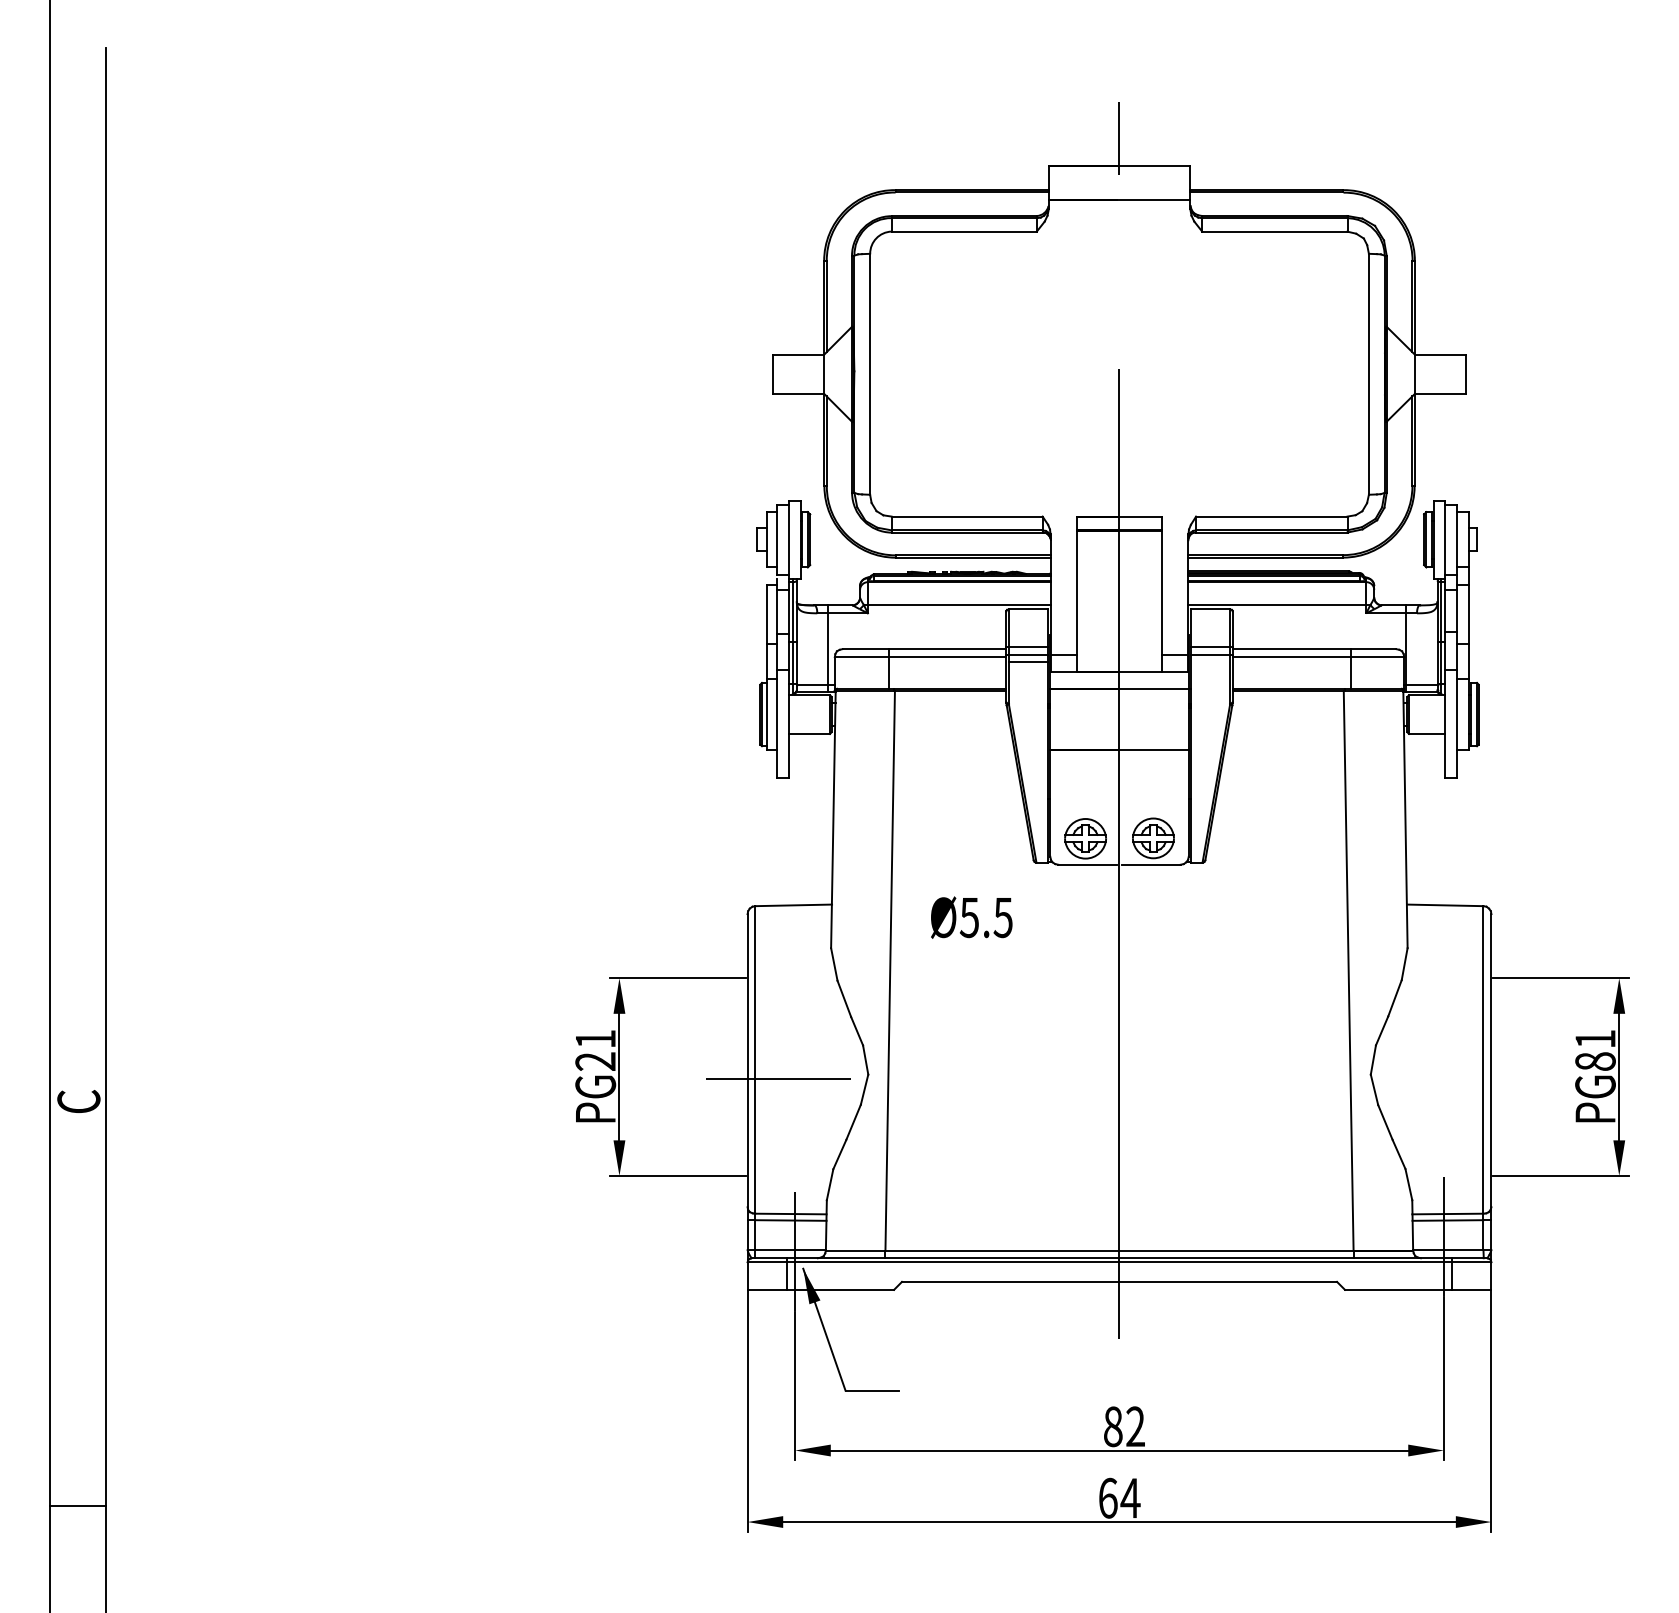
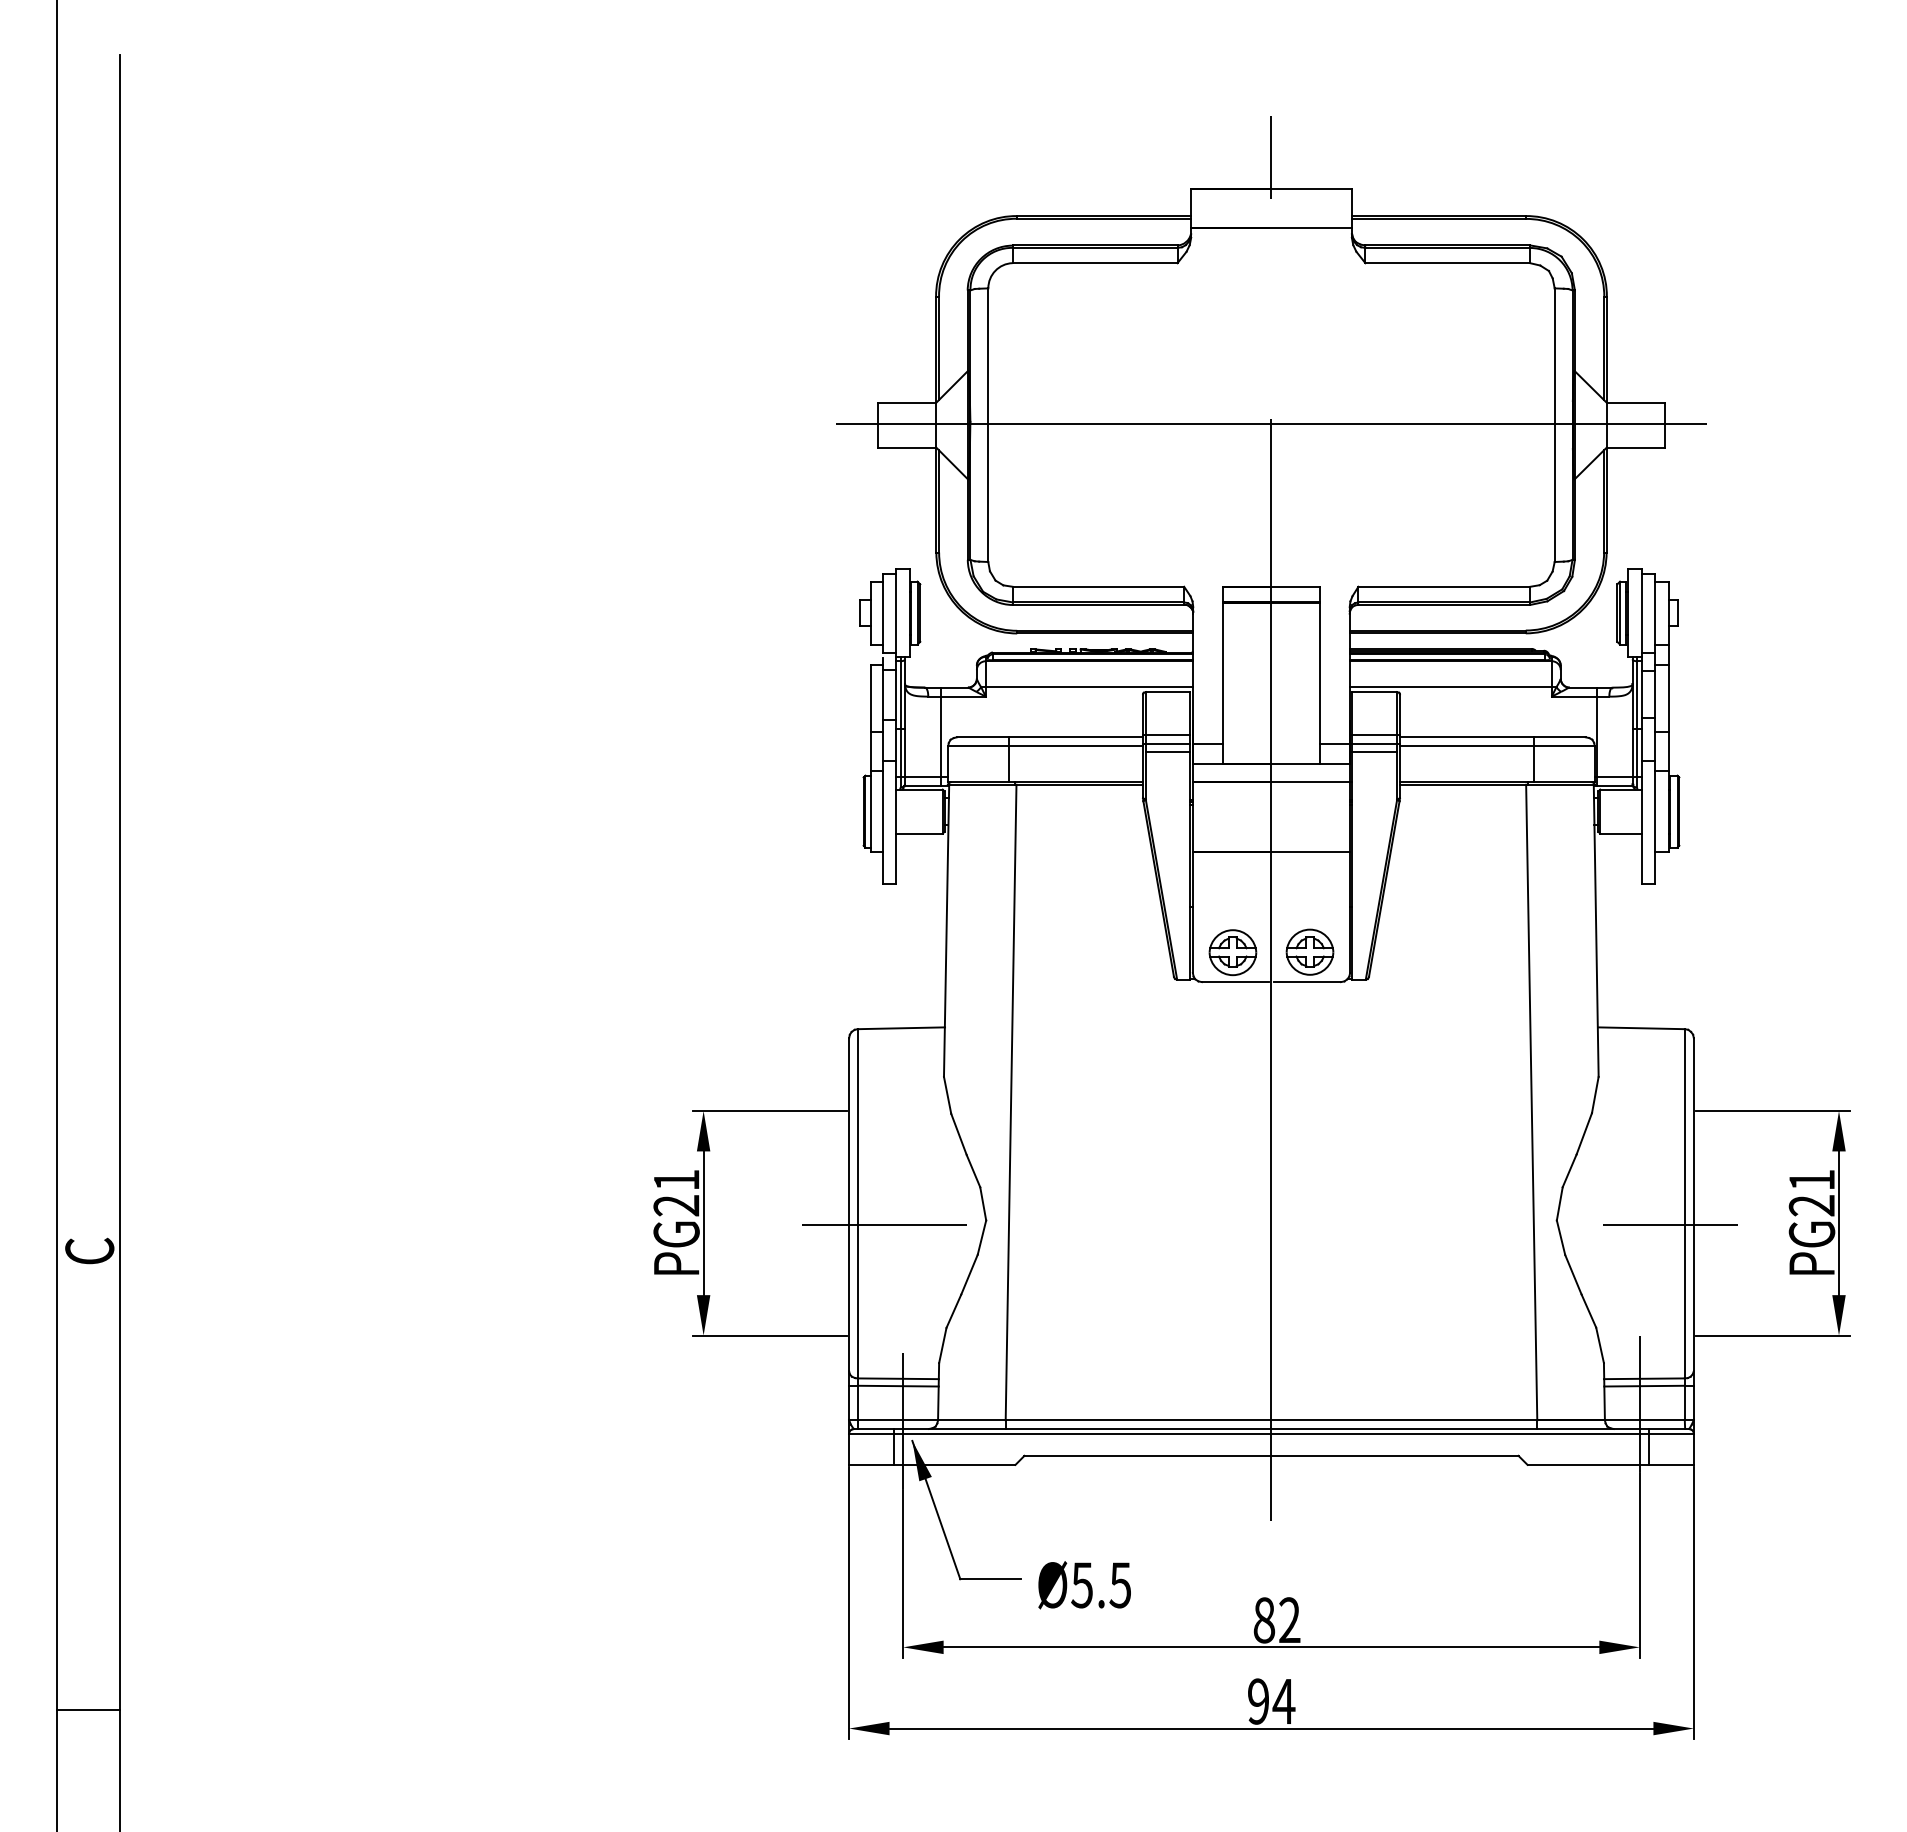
line: (1118, 373) -> (1270, 424), added
line: (1210, 661) -> (1374, 751), added
text: (971, 917) -> (1084, 1585), moved
text: (1595, 1061) -> (1811, 1205), PG81 -> PG21
line: (1470, 1079) -> (1669, 1225), added
text: (1108, 1498) -> (1258, 1701), 64 -> 94

